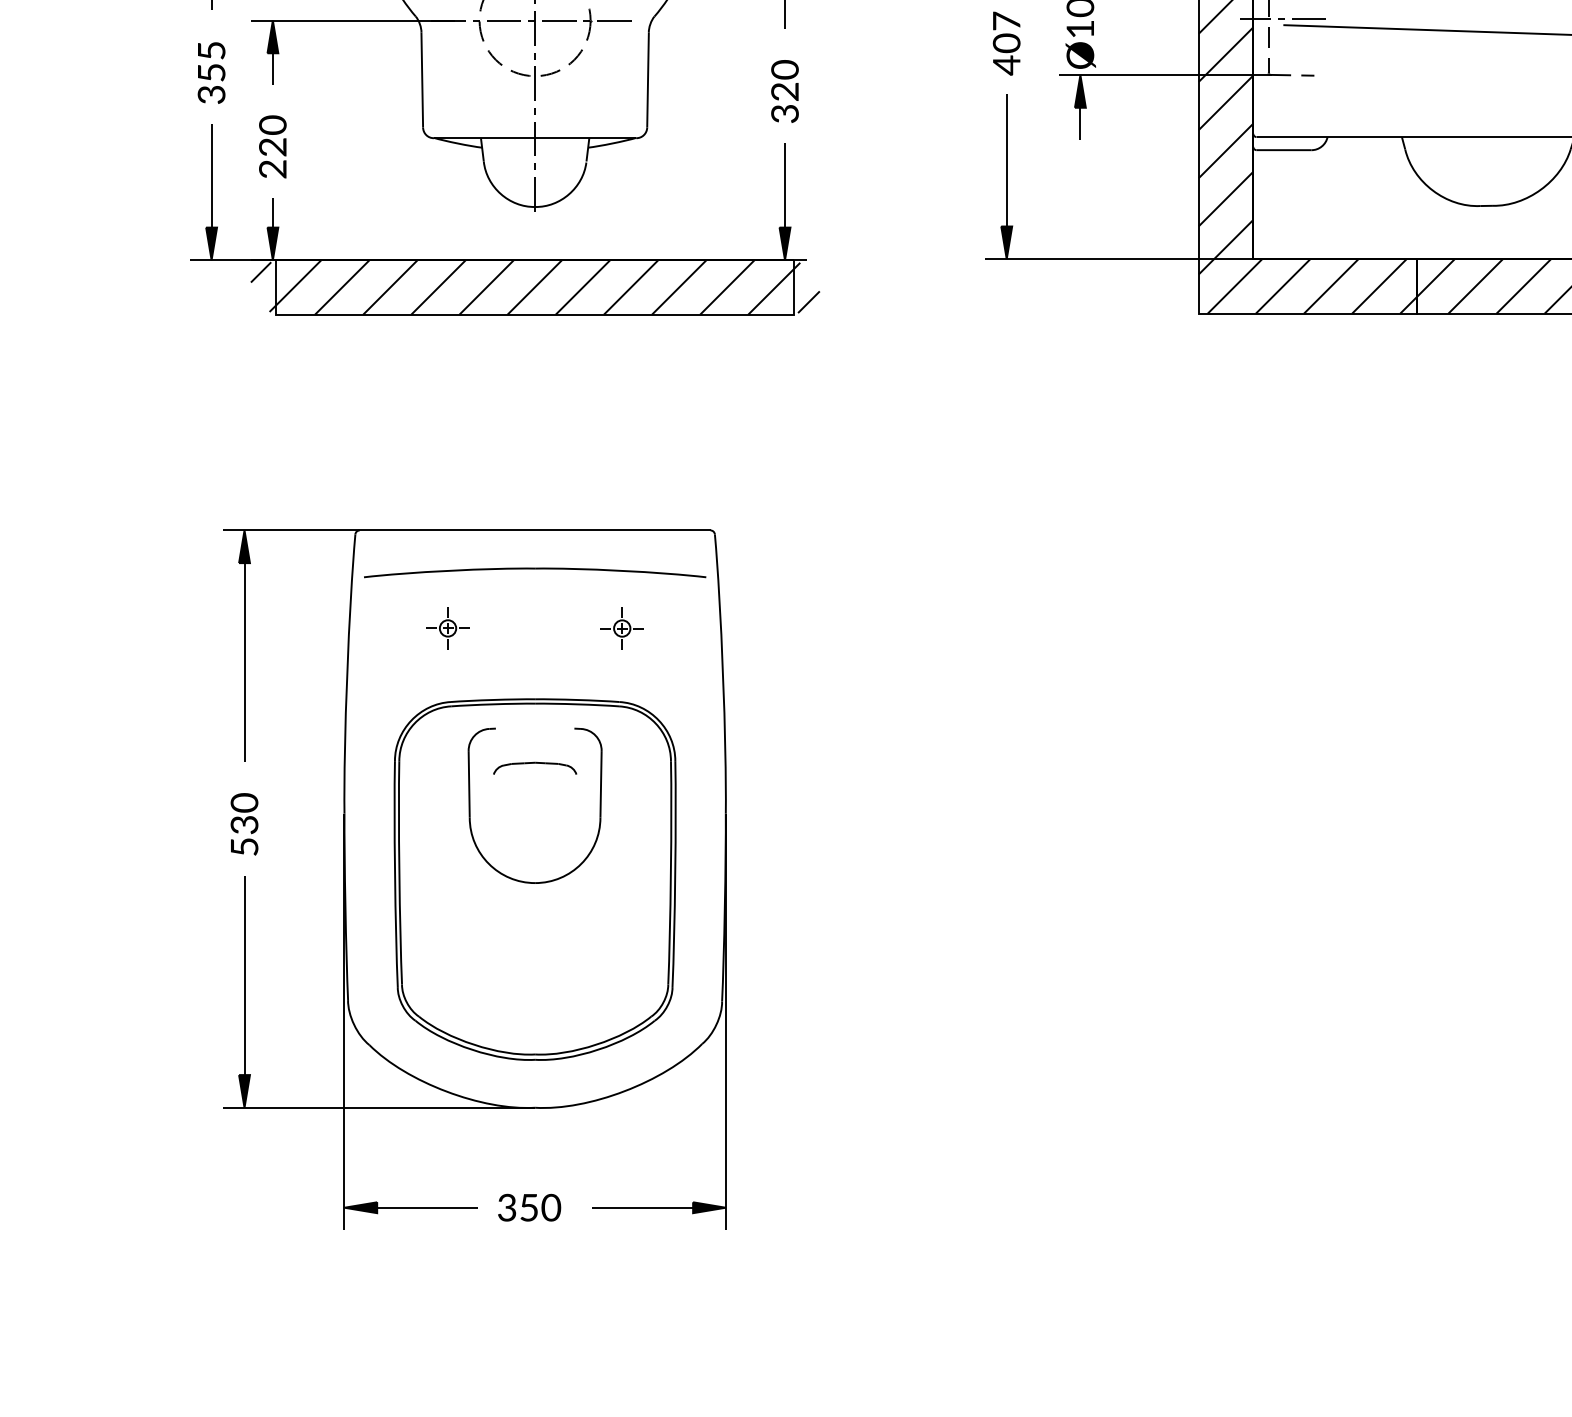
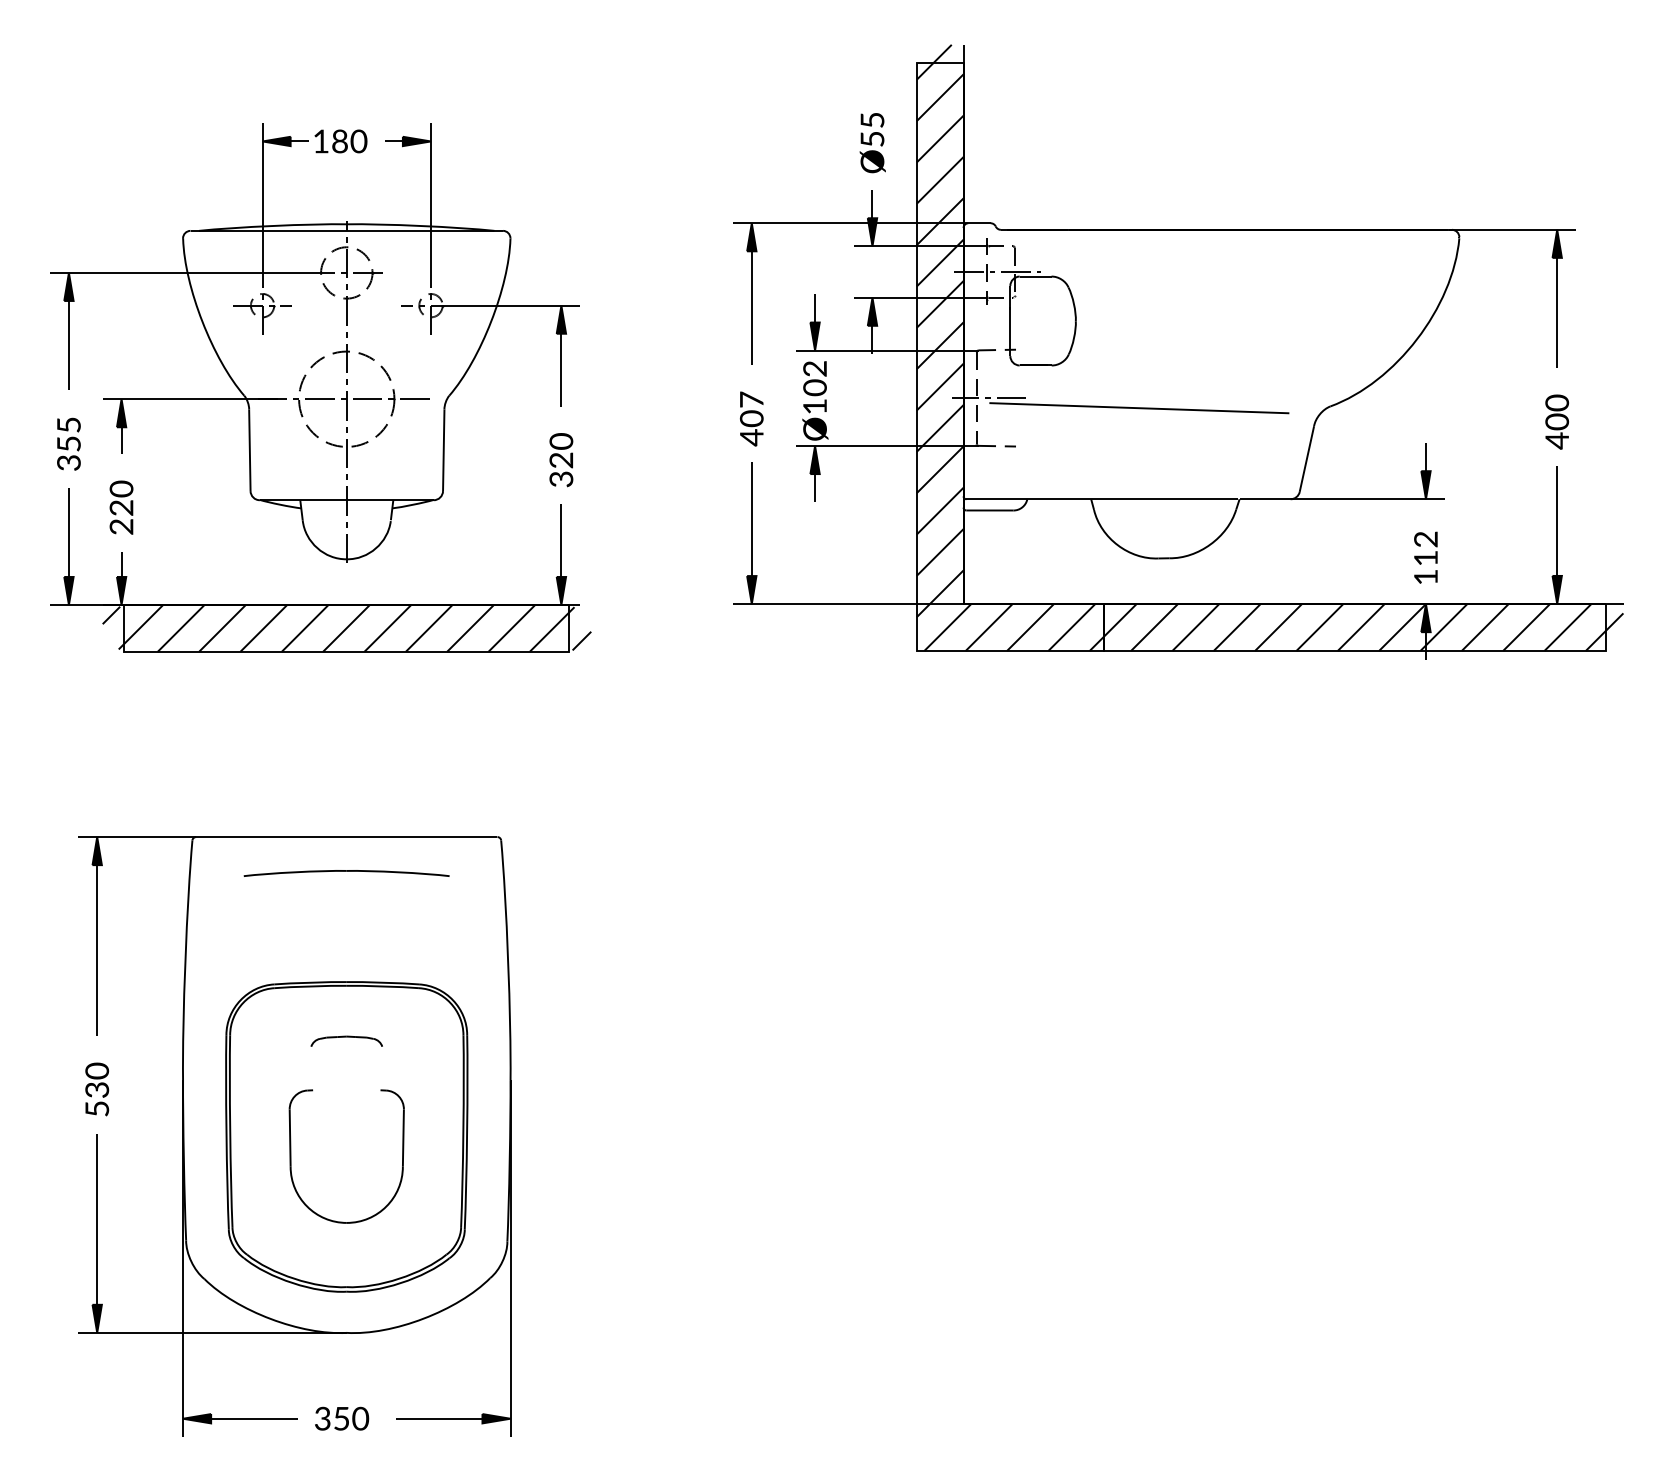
part: (534, 572) -> (346, 873), size x0.7
part: (447, 628) -> (271, 921), removed
part: (622, 628) -> (421, 921), removed
part: (470, 805) -> (291, 1156), moved

